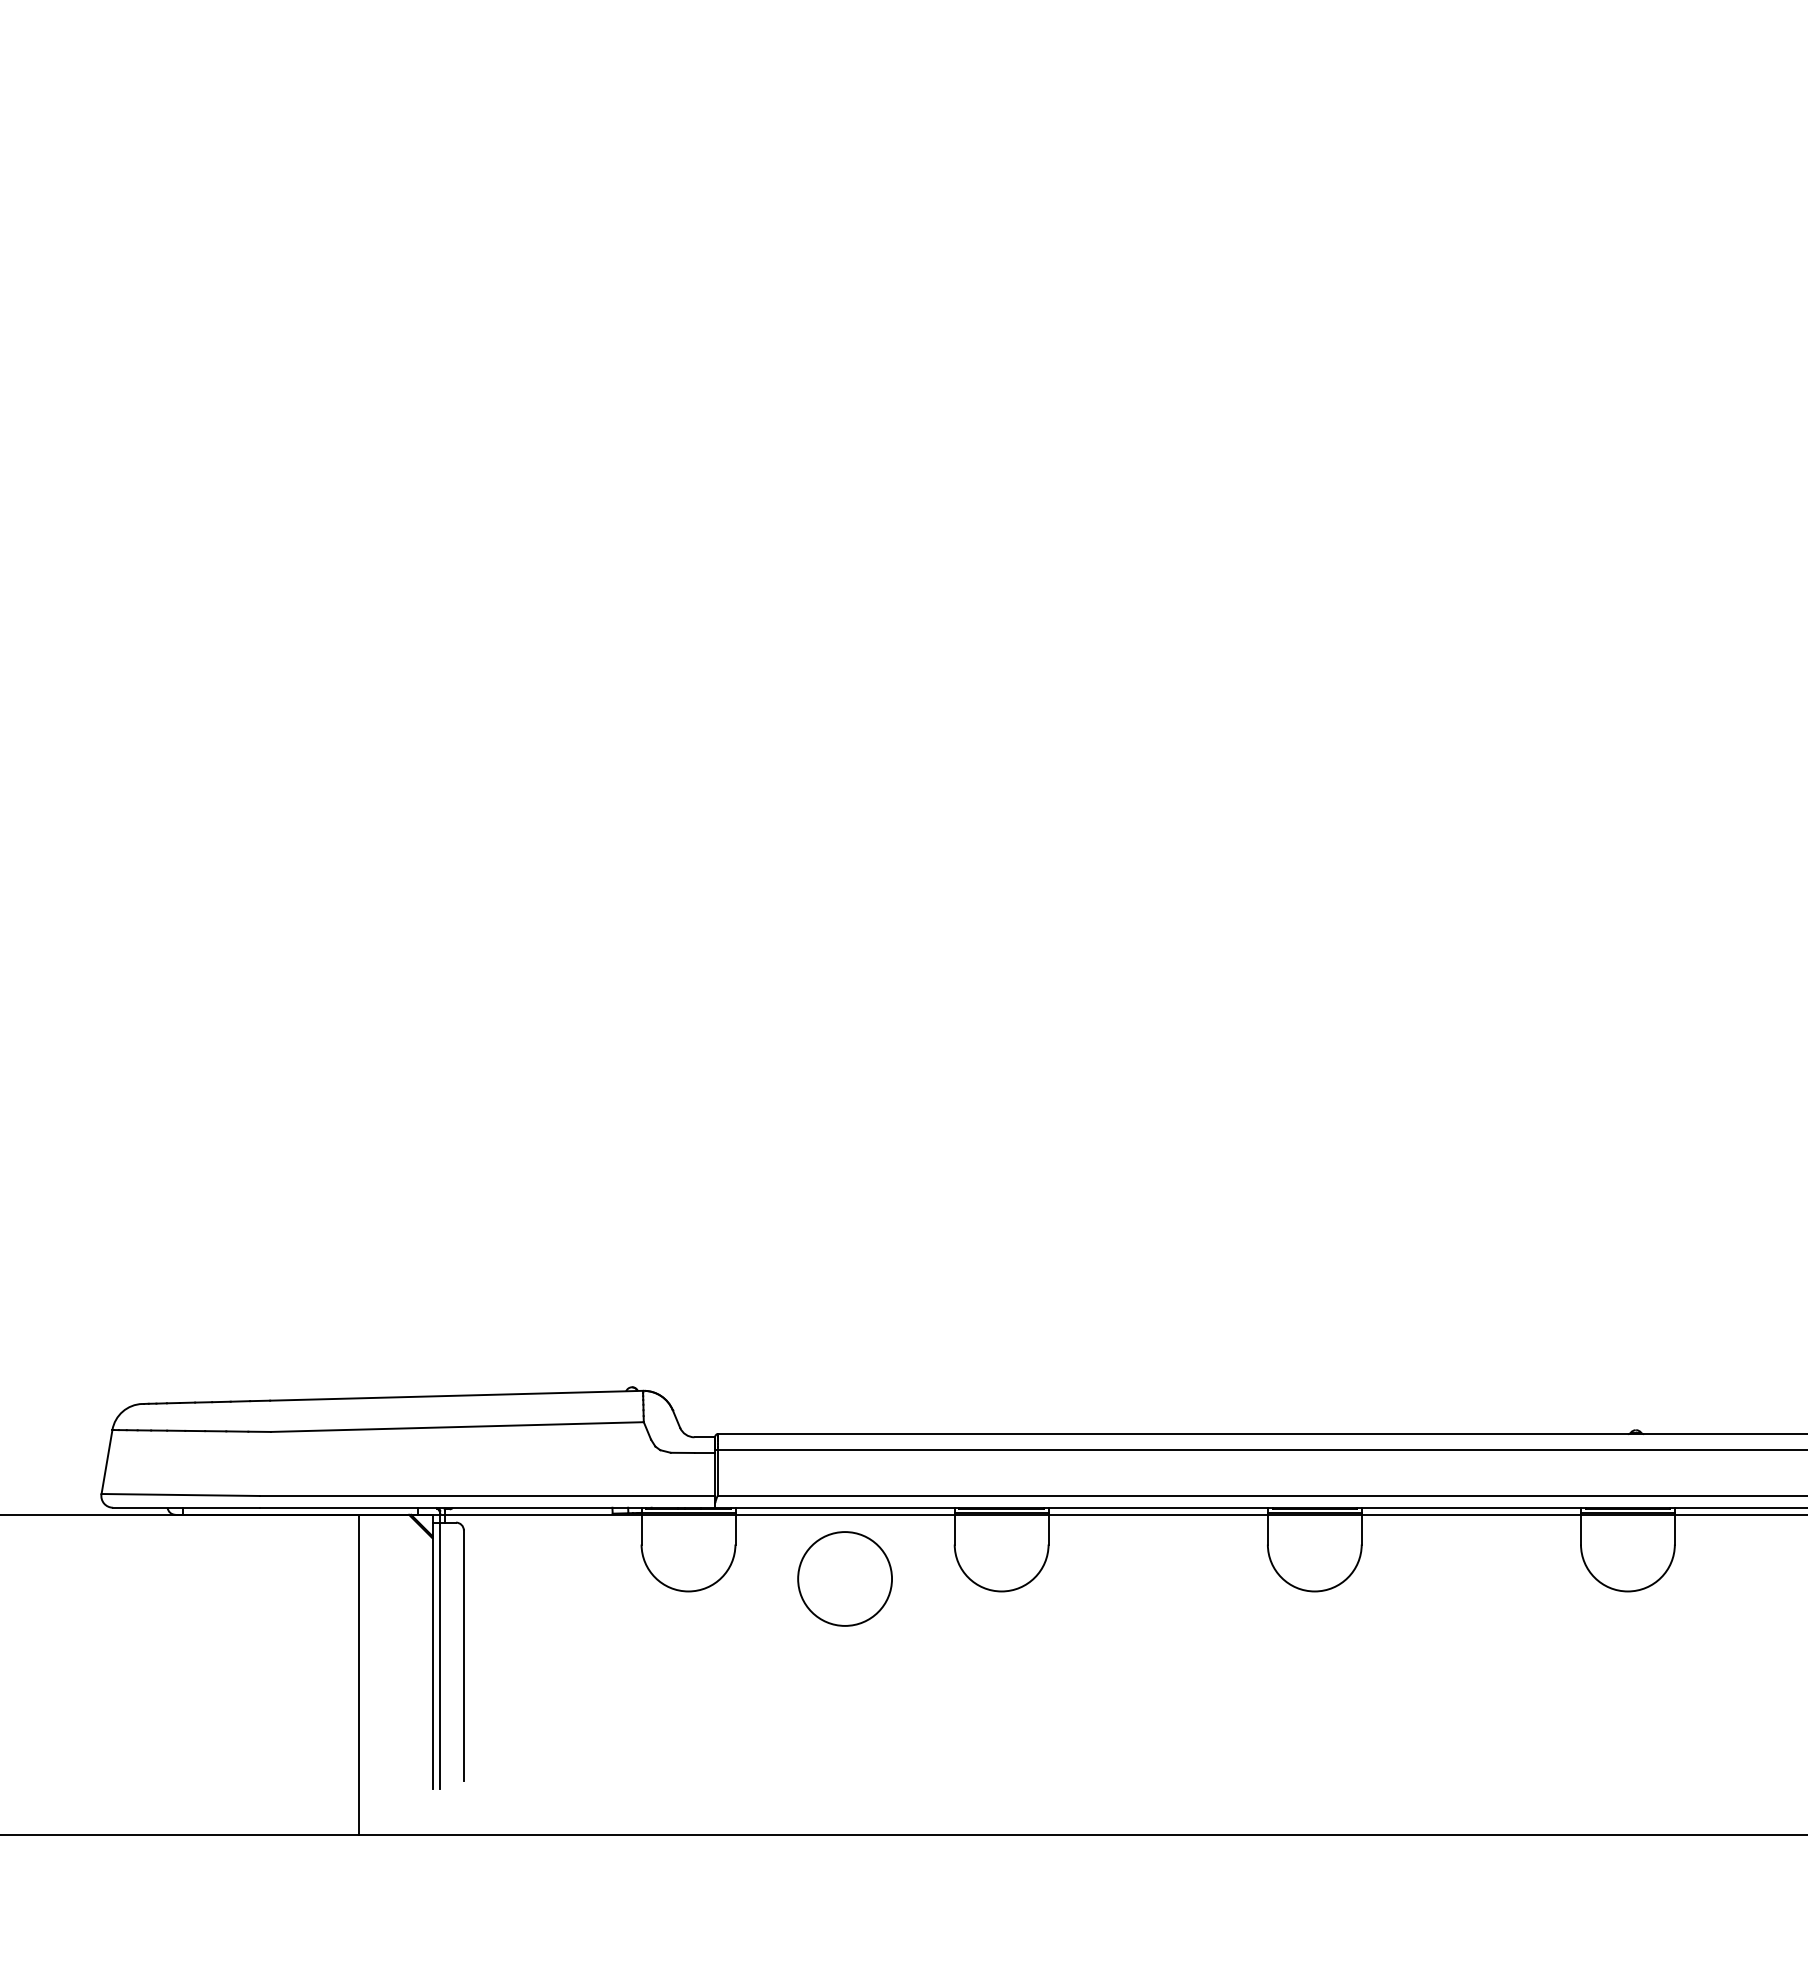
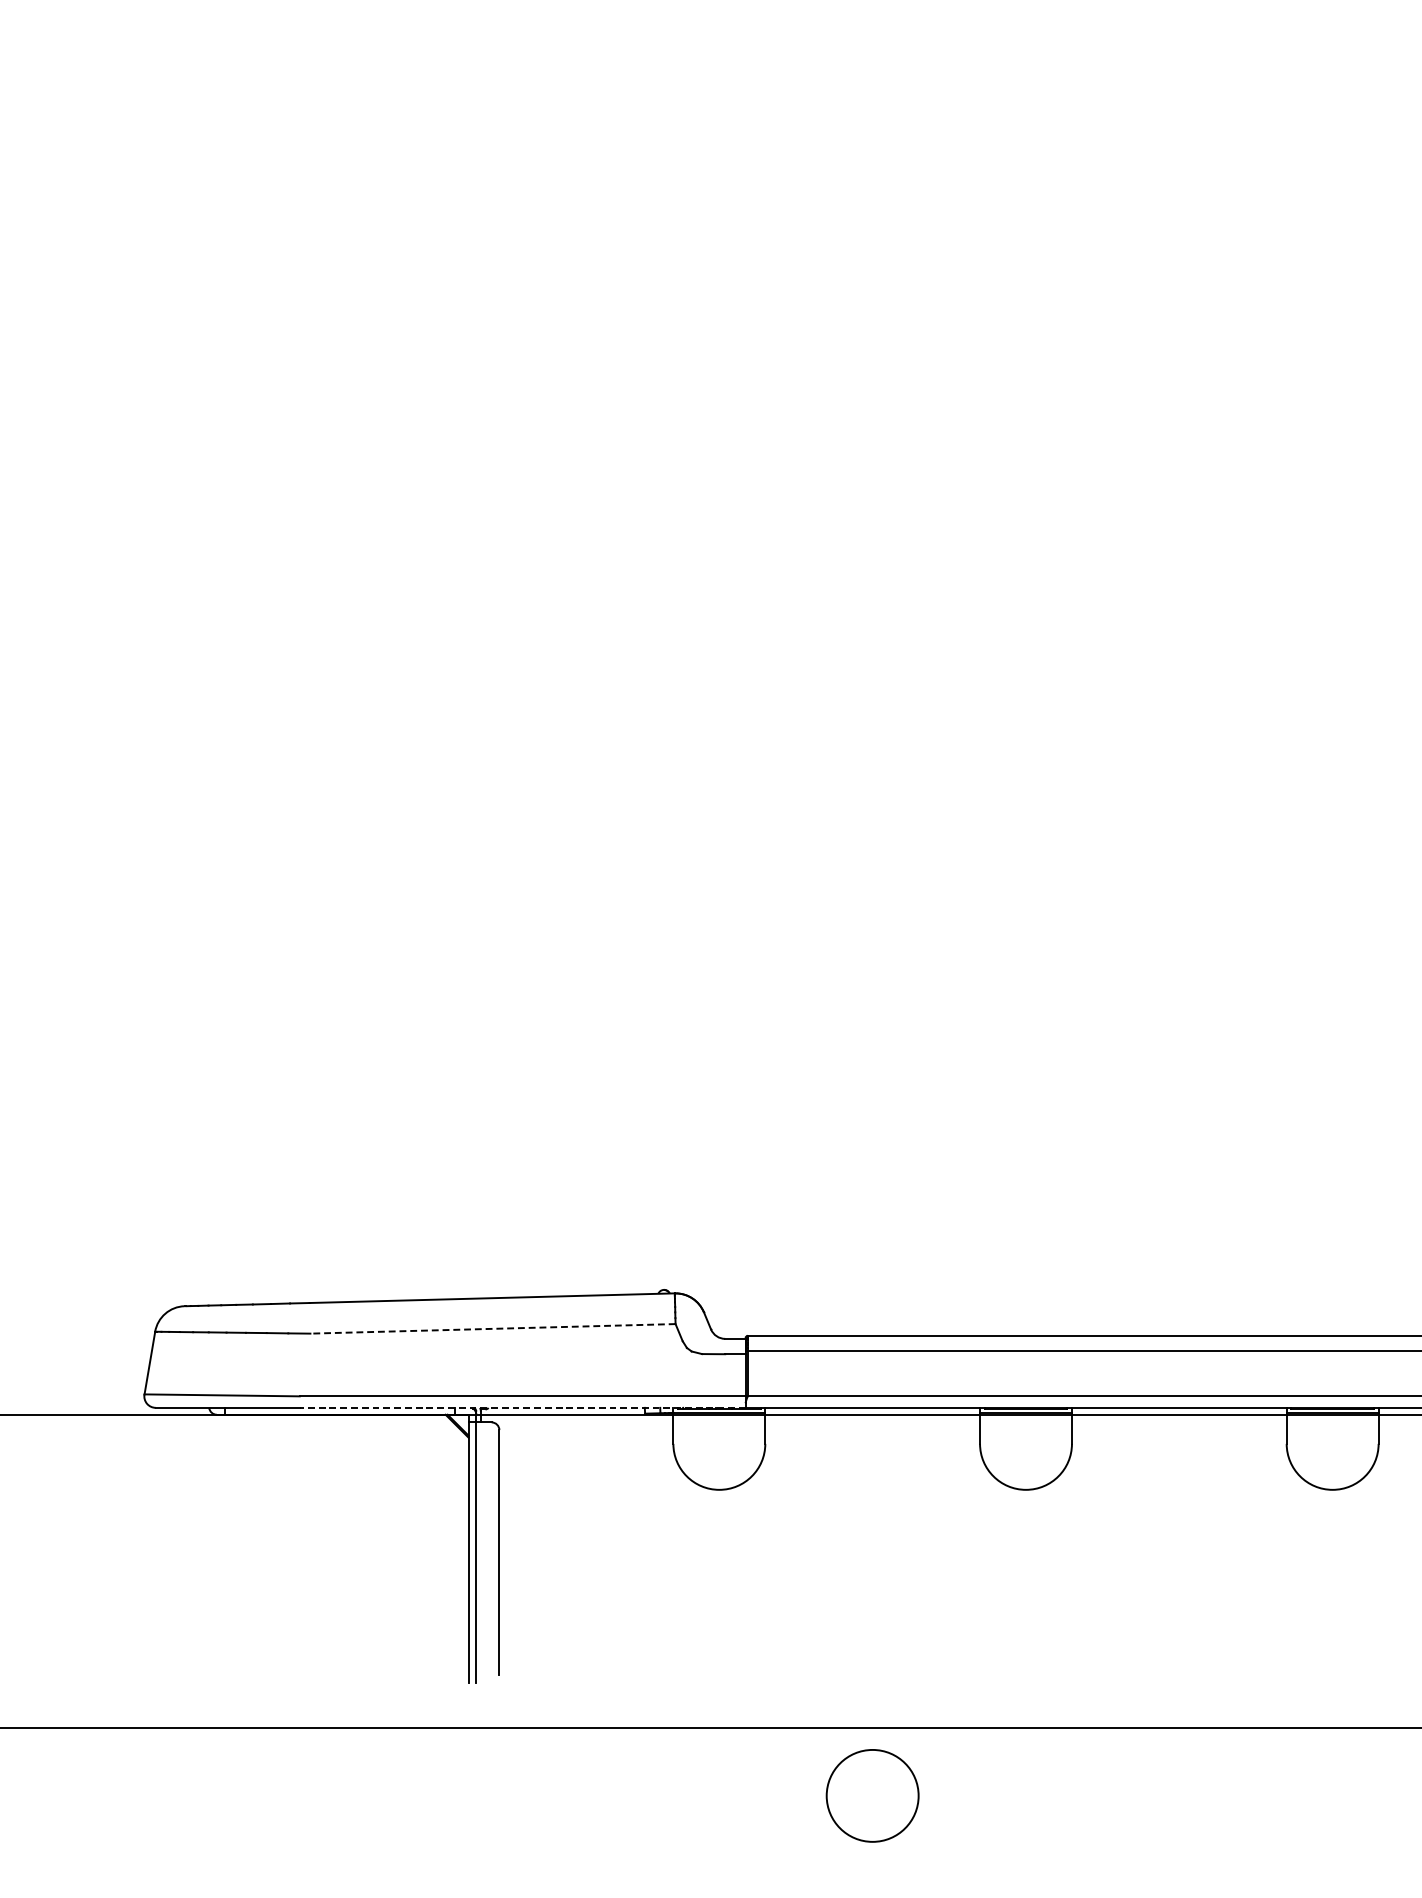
line: (456, 1427) -> (492, 1329), solid -> dashed
line: (487, 1507) -> (522, 1407), solid -> dashed
circle: (844, 1578) -> (872, 1795), moved
line: (359, 1674) -> (397, 1571), removed

